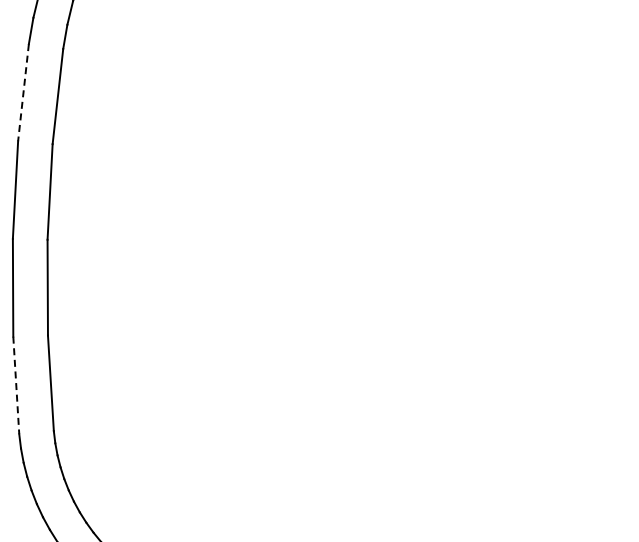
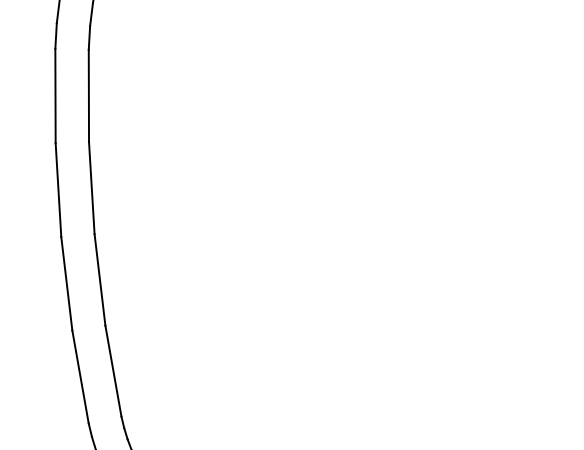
line: (23, 92) -> (55, 95), dashed -> solid
line: (16, 385) -> (80, 377), dashed -> solid

